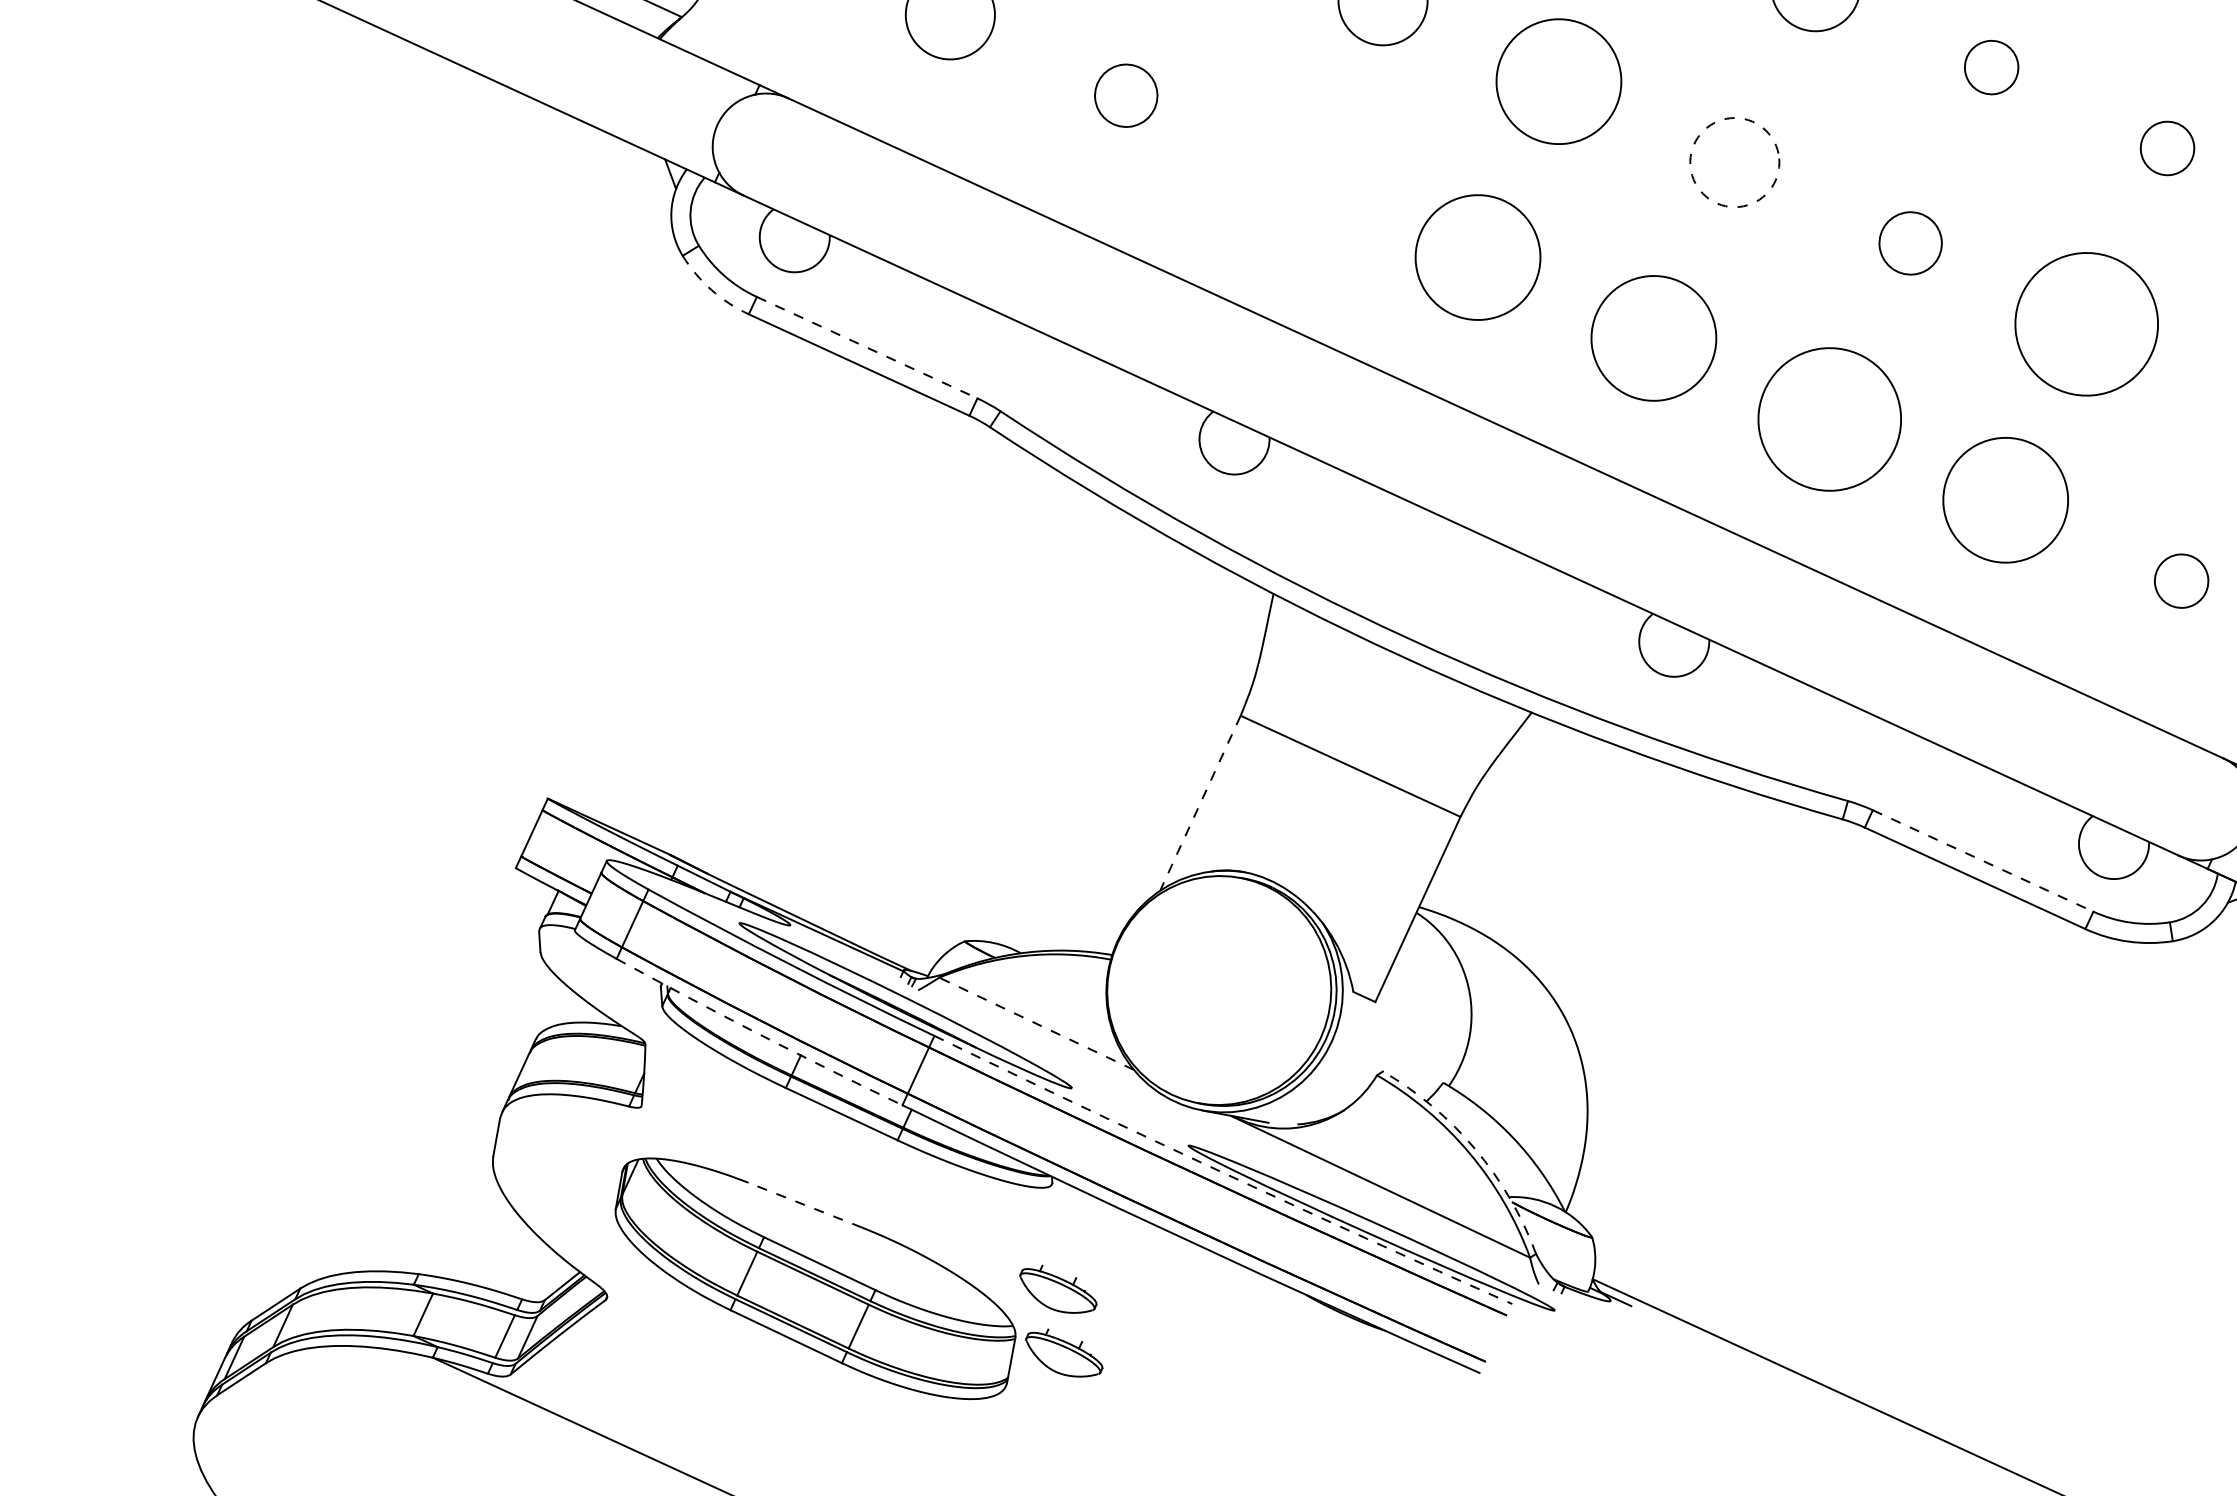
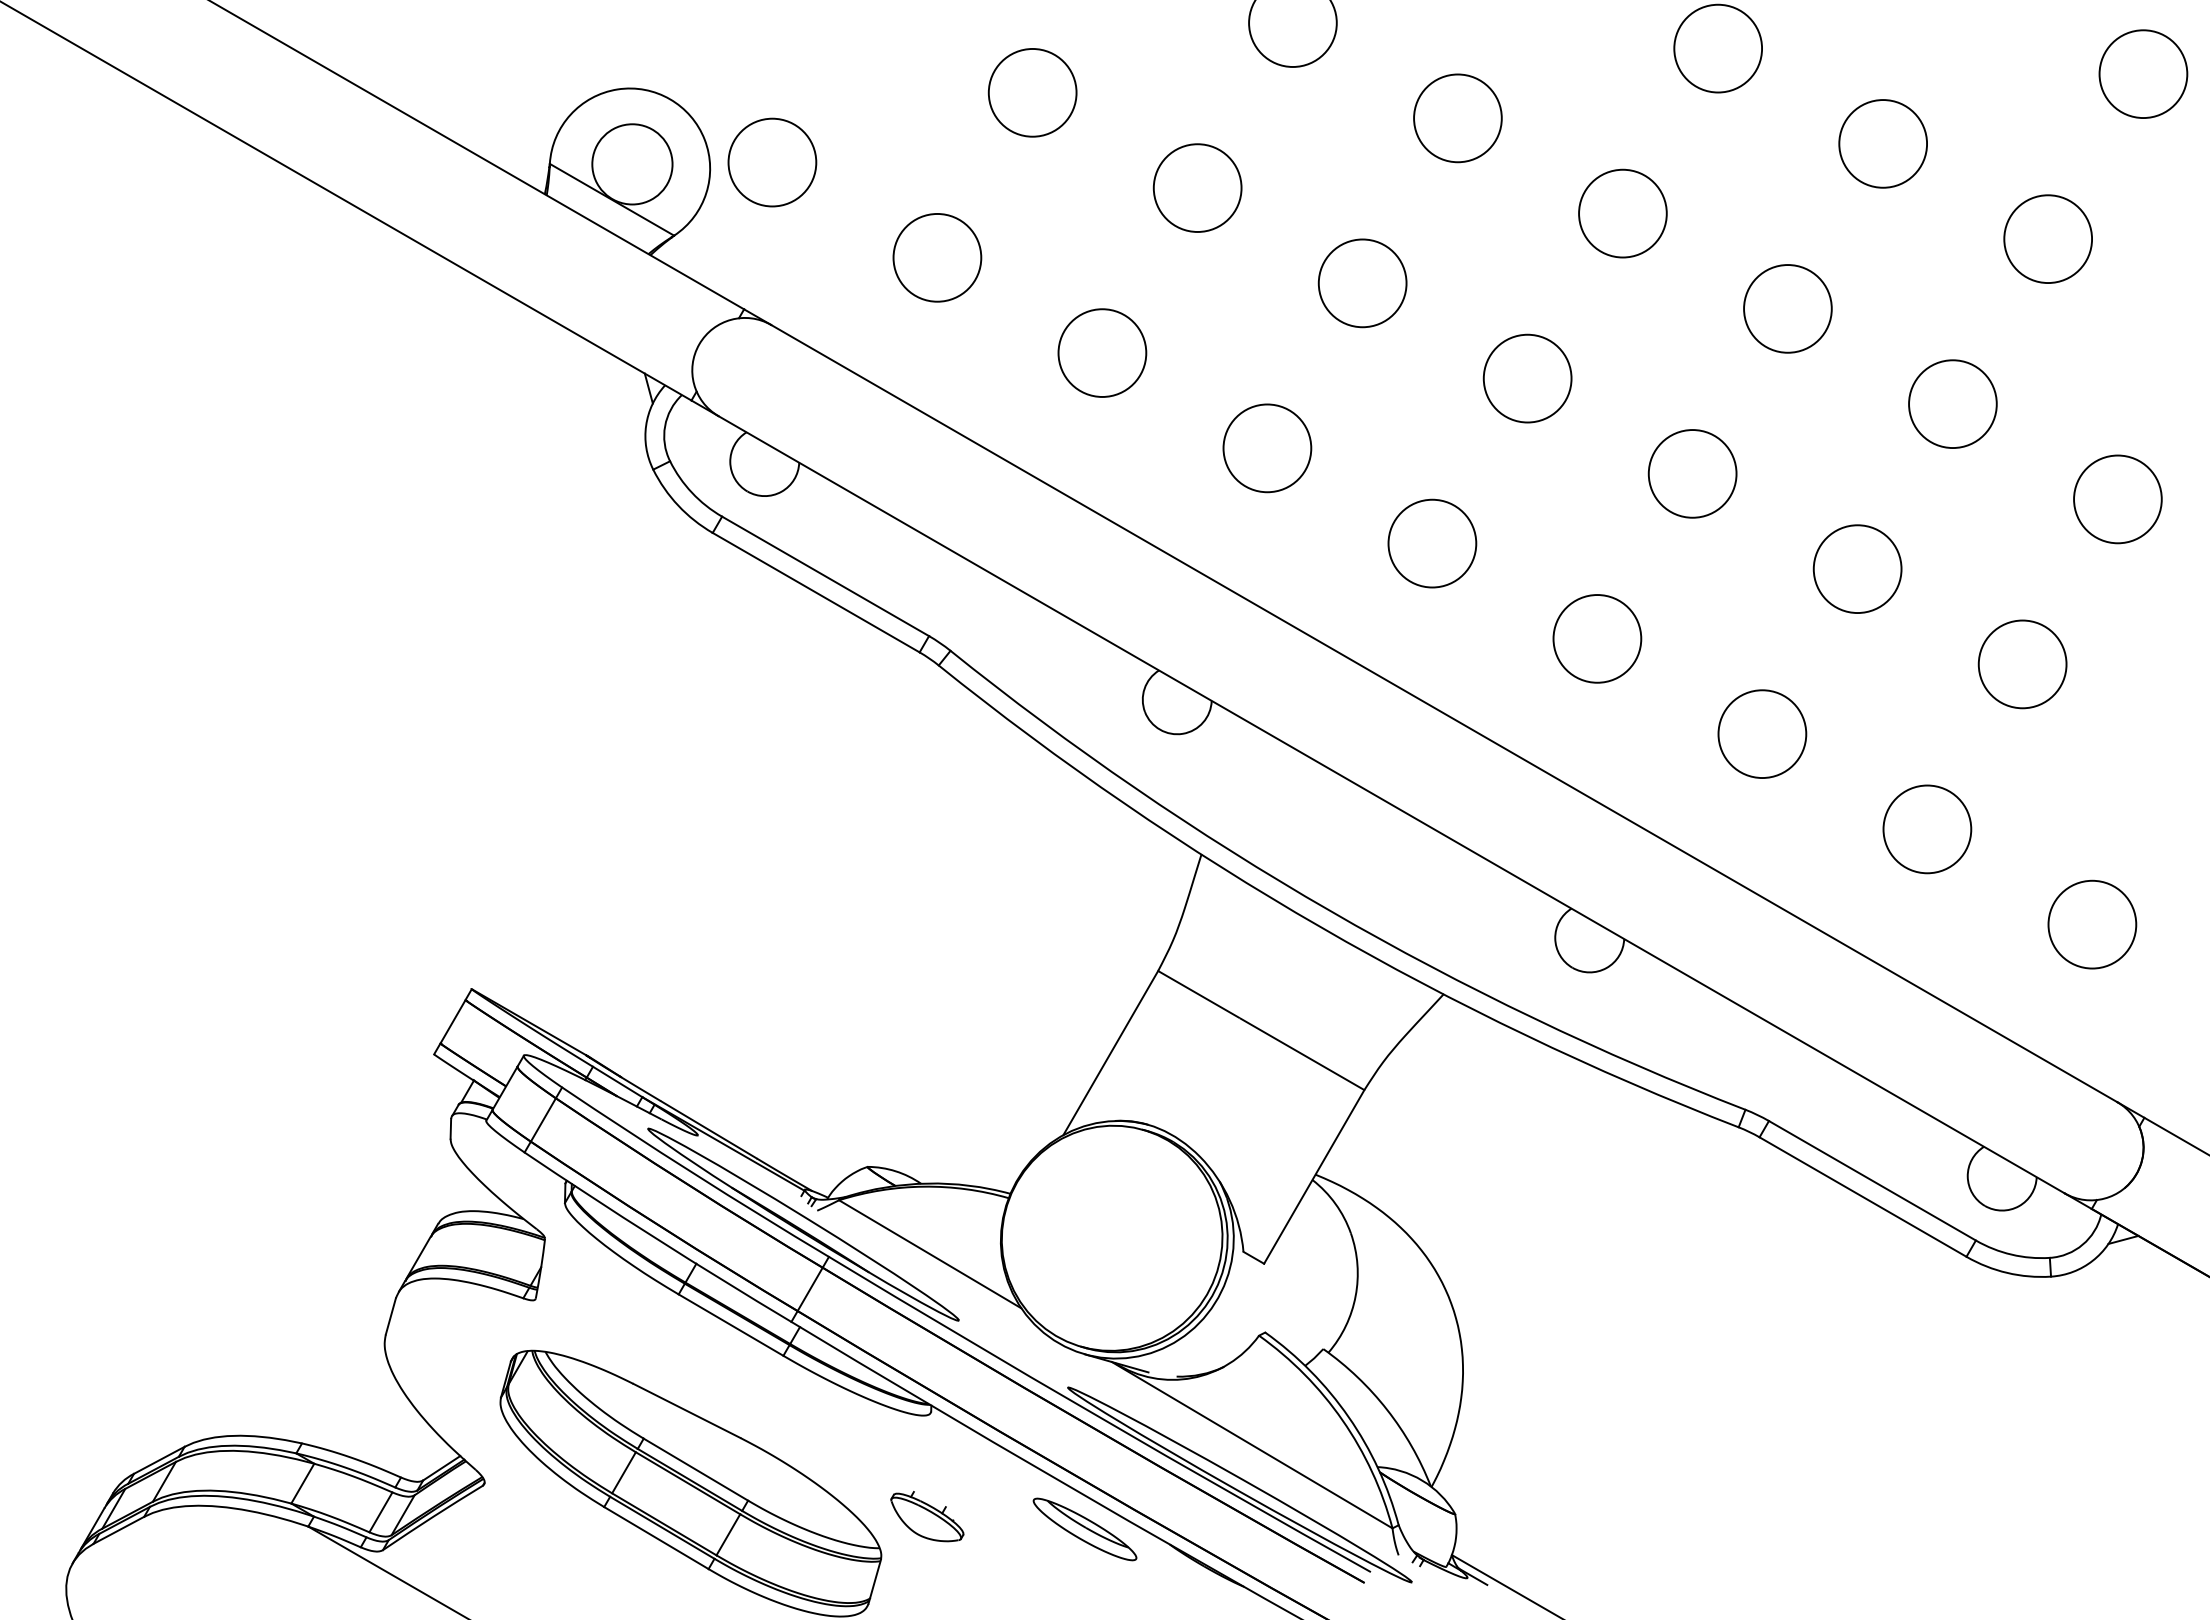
circle: (1991, 67) -> (1952, 404), size x1.67
circle: (1558, 81) -> (1527, 378), size x0.71
circle: (1126, 95) -> (1102, 352), size x1.43
circle: (2167, 148) -> (2117, 499), size x1.67
circle: (1734, 162) -> (1692, 473), dashed -> solid
circle: (1302, 176) -> (1267, 448), added
circle: (1910, 242) -> (1857, 568), size x1.43
circle: (1478, 257) -> (1432, 543), size x0.71
arc: (711, 289) -> (678, 505), dashed -> solid
circle: (2086, 324) -> (2022, 664), size x0.62
circle: (1654, 338) -> (1597, 638), size x0.71
line: (868, 347) -> (826, 576), dashed -> solid
circle: (1829, 418) -> (1762, 733), size x0.62
circle: (2005, 500) -> (1927, 829), size x0.71
circle: (2181, 581) -> (2092, 924), size x1.67
line: (1200, 803) -> (1110, 1053), dashed -> solid
line: (1983, 861) -> (1872, 1181), dashed -> solid
line: (1036, 1023) -> (930, 1254), dashed -> solid
arc: (758, 1034) -> (656, 1239), dashed -> solid
arc: (1475, 1149) -> (1348, 1417), dashed -> solid
arc: (1222, 1172) -> (1098, 1416), dashed -> solid
line: (804, 1204) -> (686, 1410), dashed -> solid
part: (1218, 1287) -> (1084, 1529), added
part: (1064, 1353) -> (927, 1579), removed

